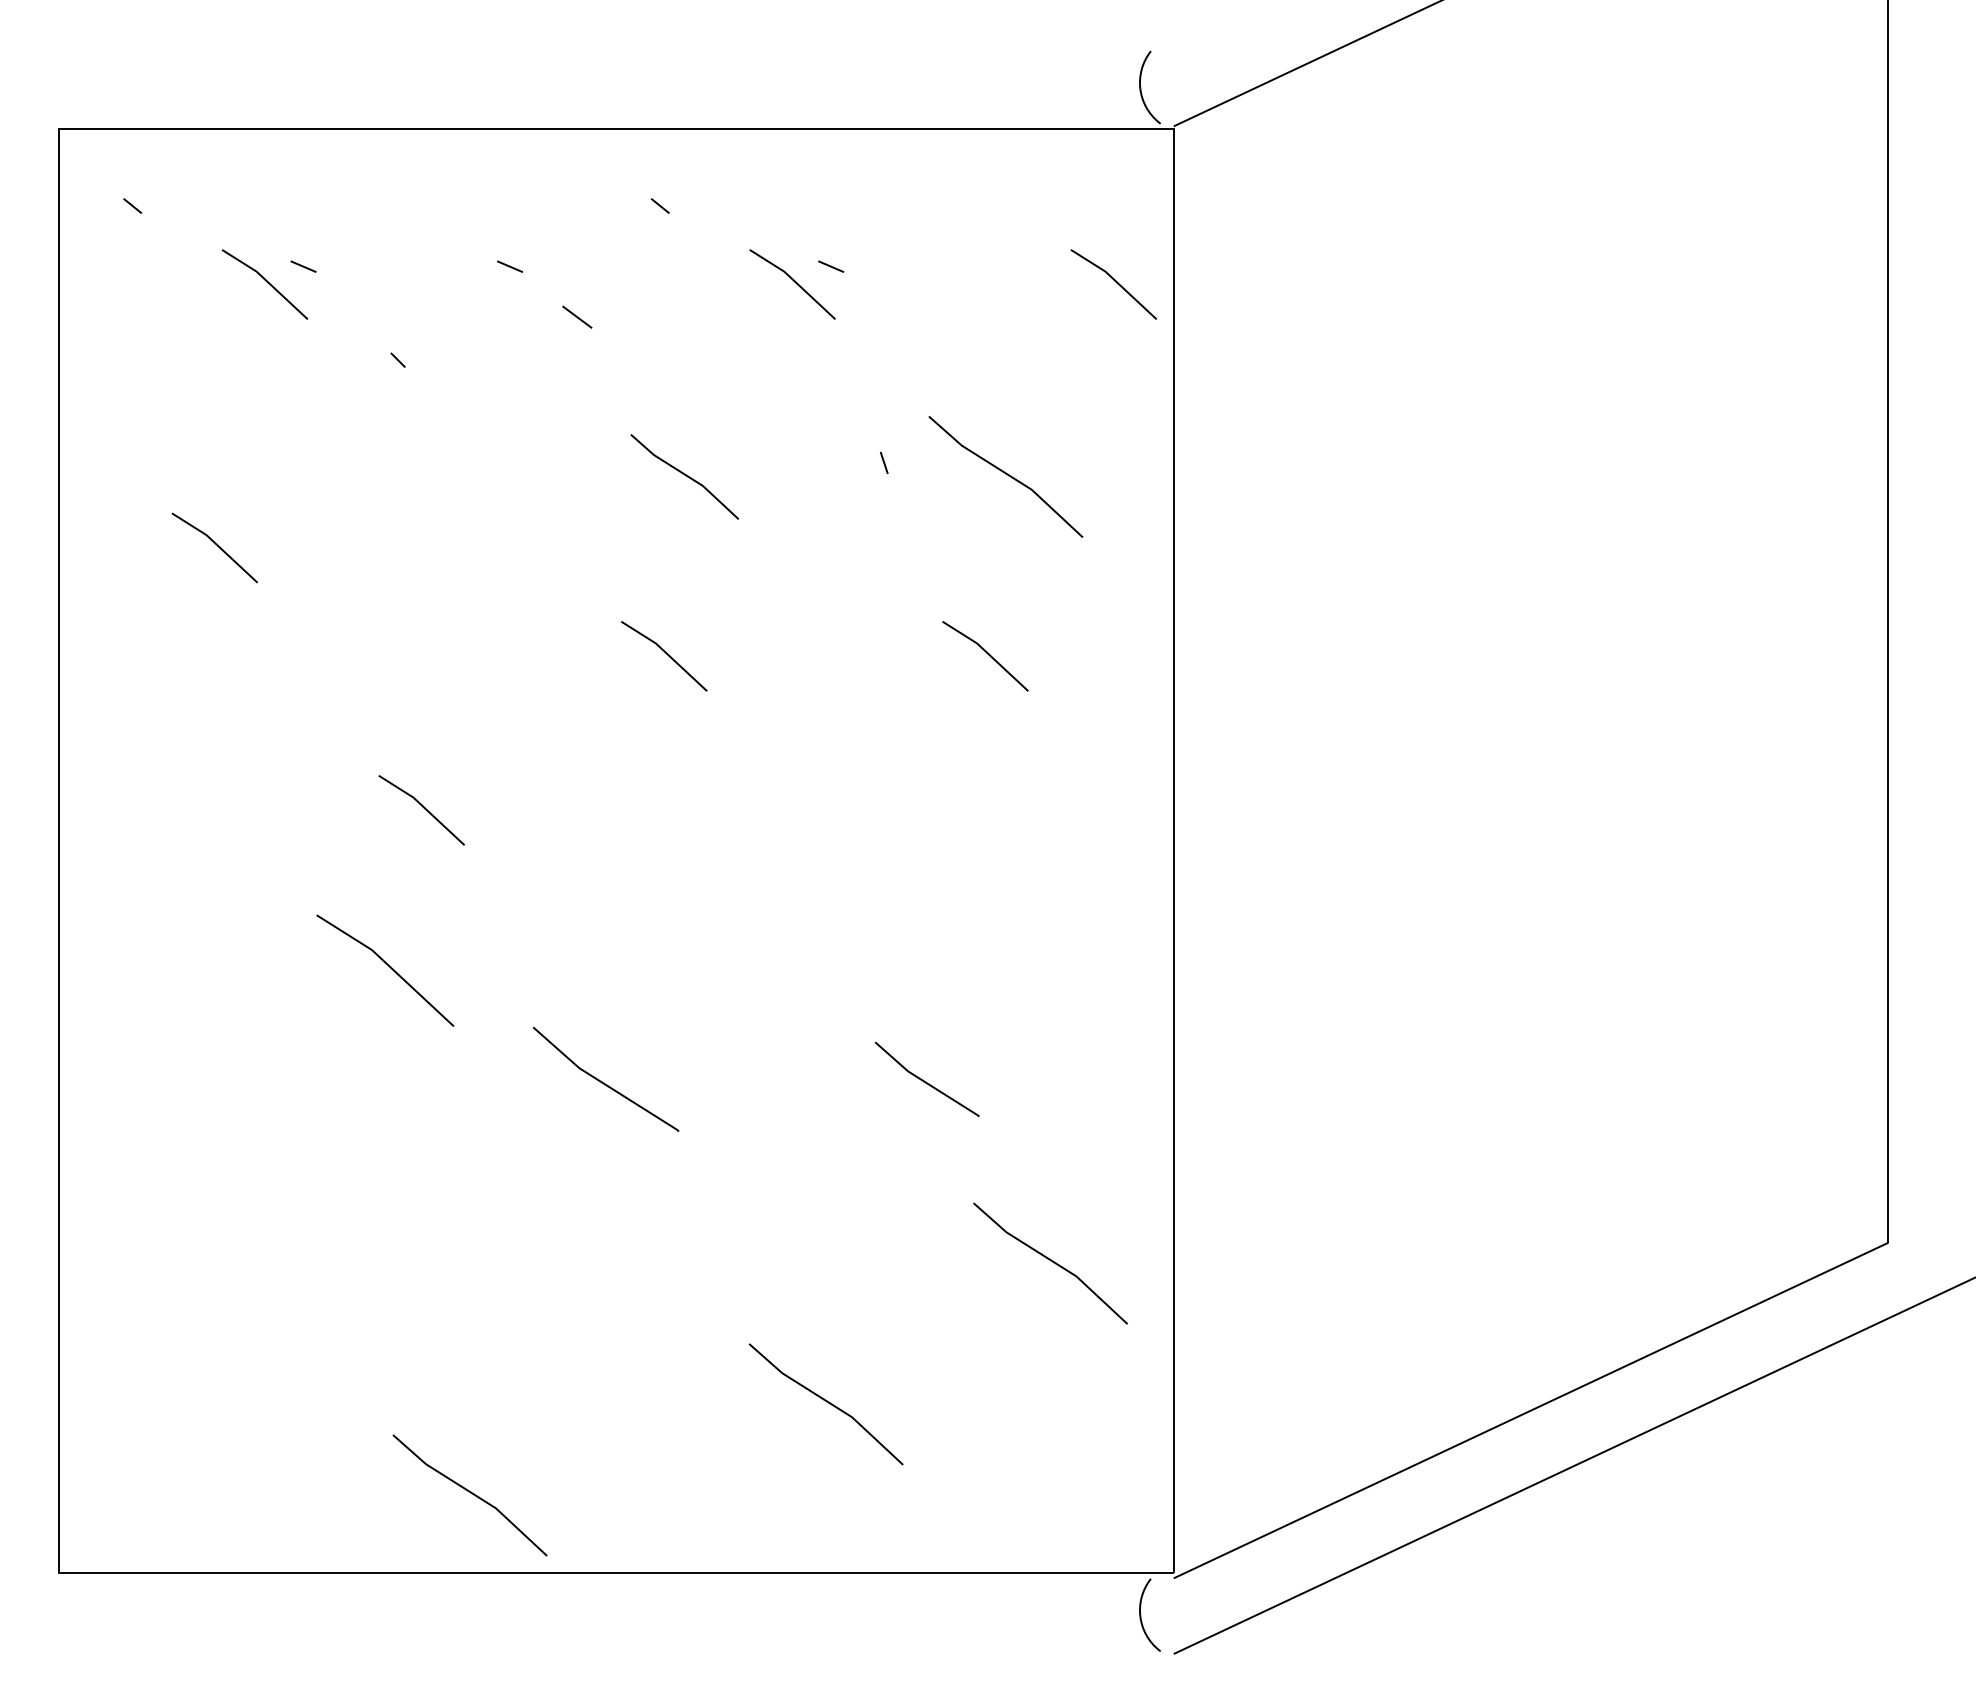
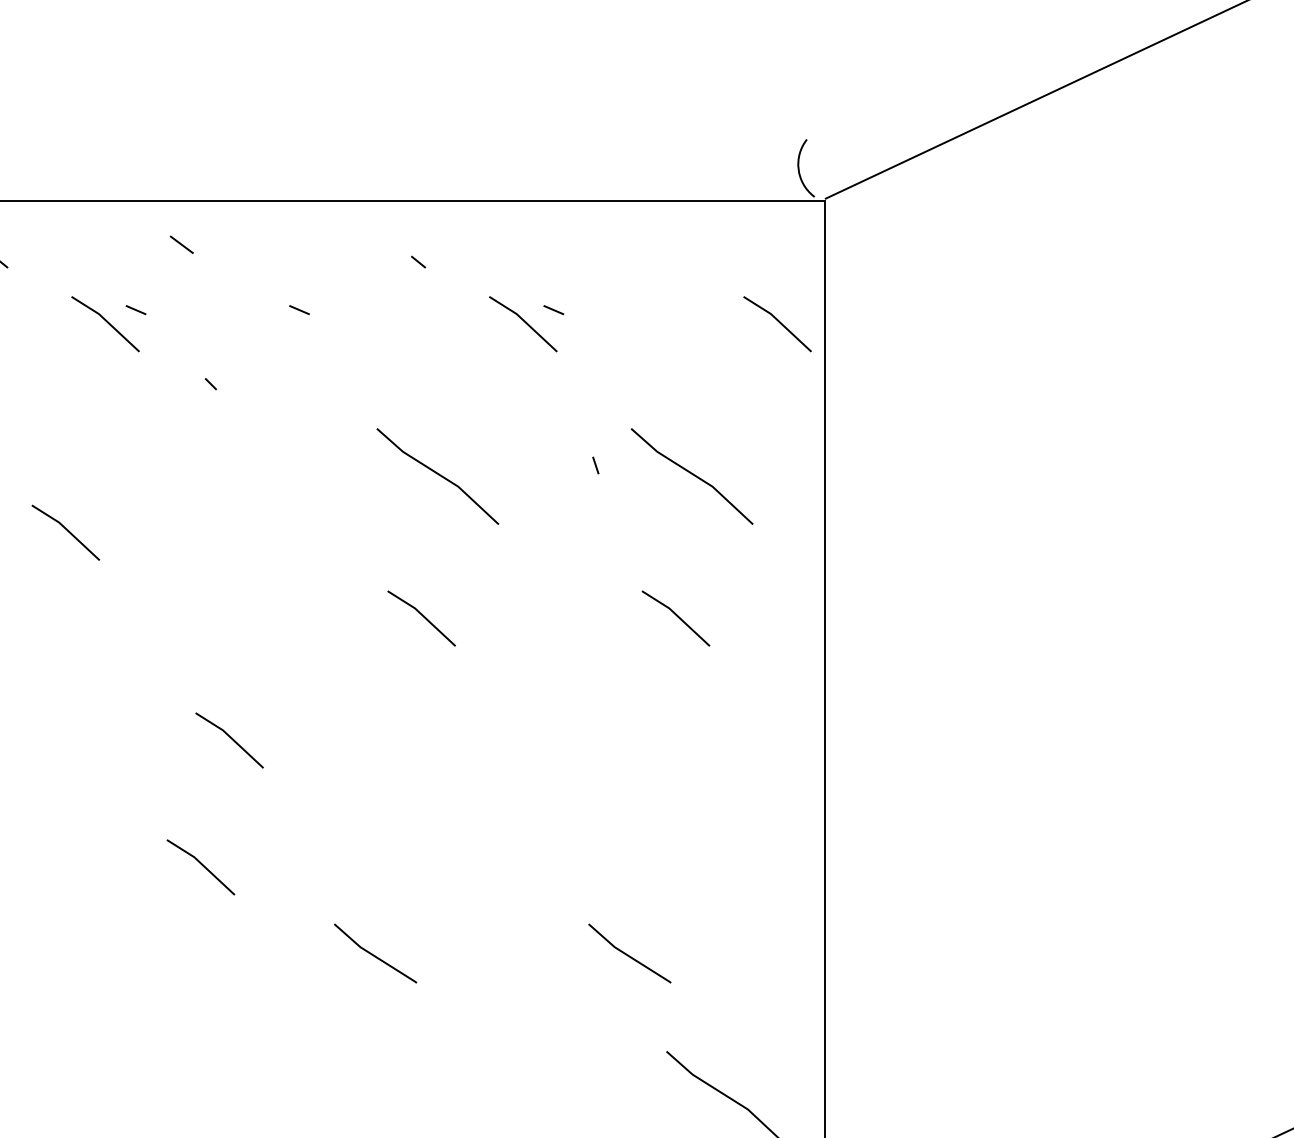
line: (577, 316) -> (181, 244), moved
part: (684, 476) -> (437, 476), size x1.43
part: (385, 970) -> (200, 867), size x0.62
part: (605, 1079) -> (375, 953), size x0.71

